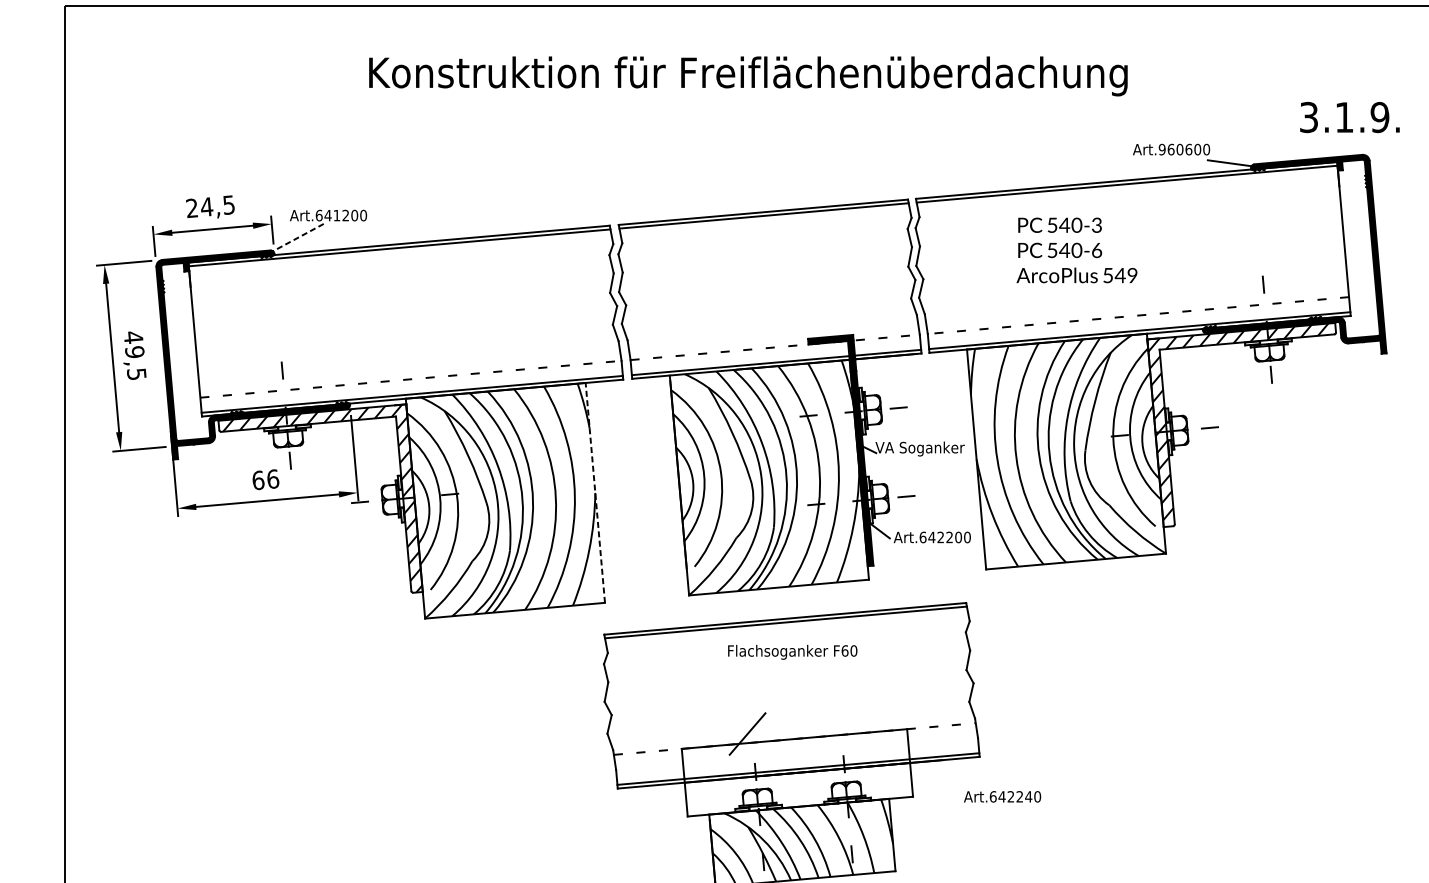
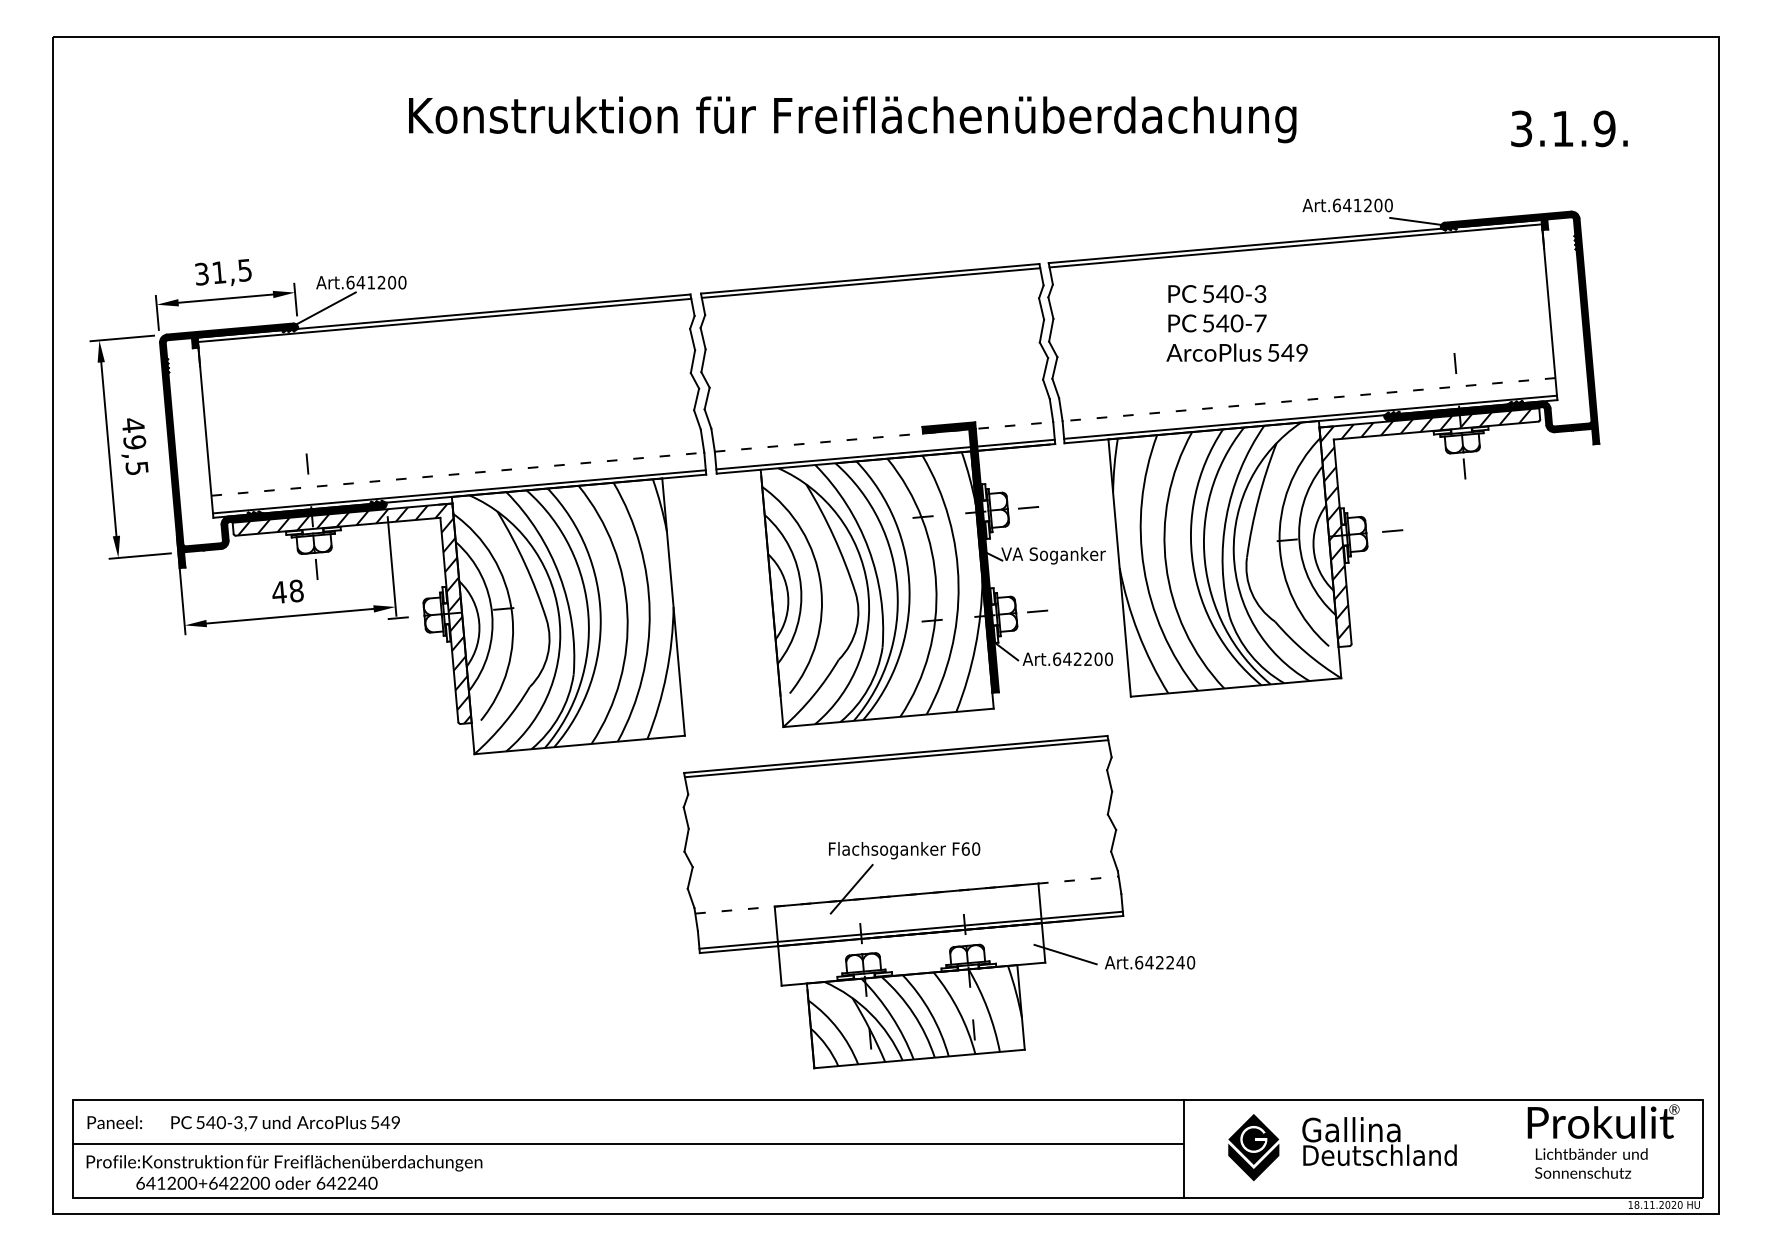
text: (1349, 117) -> (1569, 128), moved
text: (1175, 149) -> (1352, 205), Art.960600 -> Art.641200
text: (199, 207) -> (210, 273), 24,5 -> 31,5
line: (297, 238) -> (325, 309), dashed -> solid
text: (1096, 250) -> (1260, 323), 540-6 -> 540-7
text: (265, 479) -> (287, 591), 66 -> 48
line: (595, 492) -> (673, 606), dashed -> solid
text: (792, 652) -> (904, 850), moved
line: (930, 789) -> (1065, 954), added

